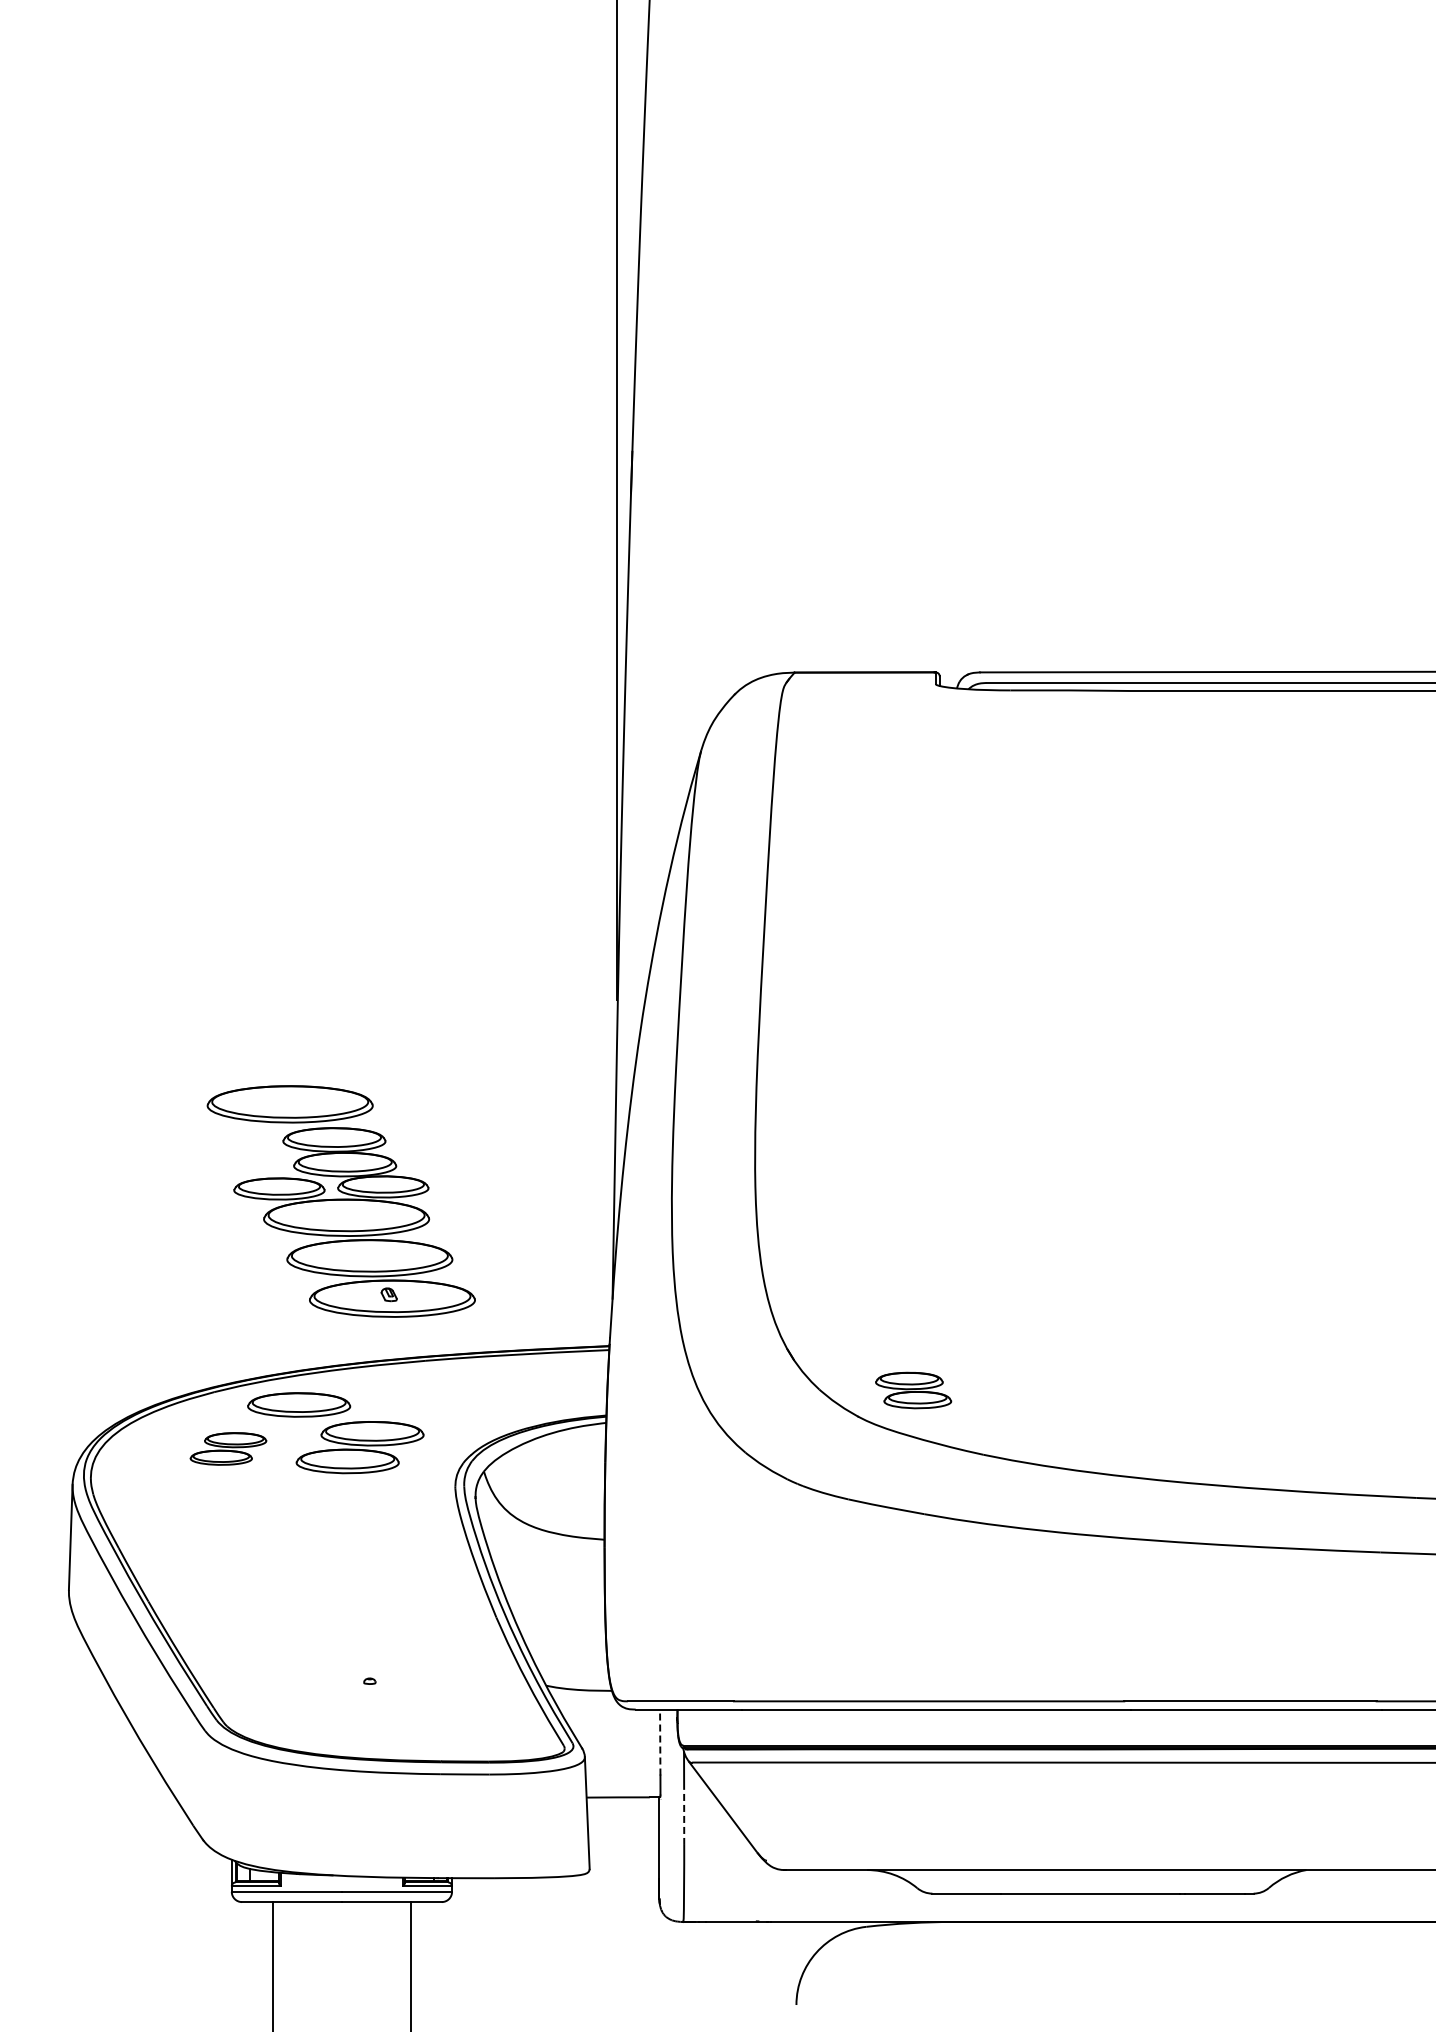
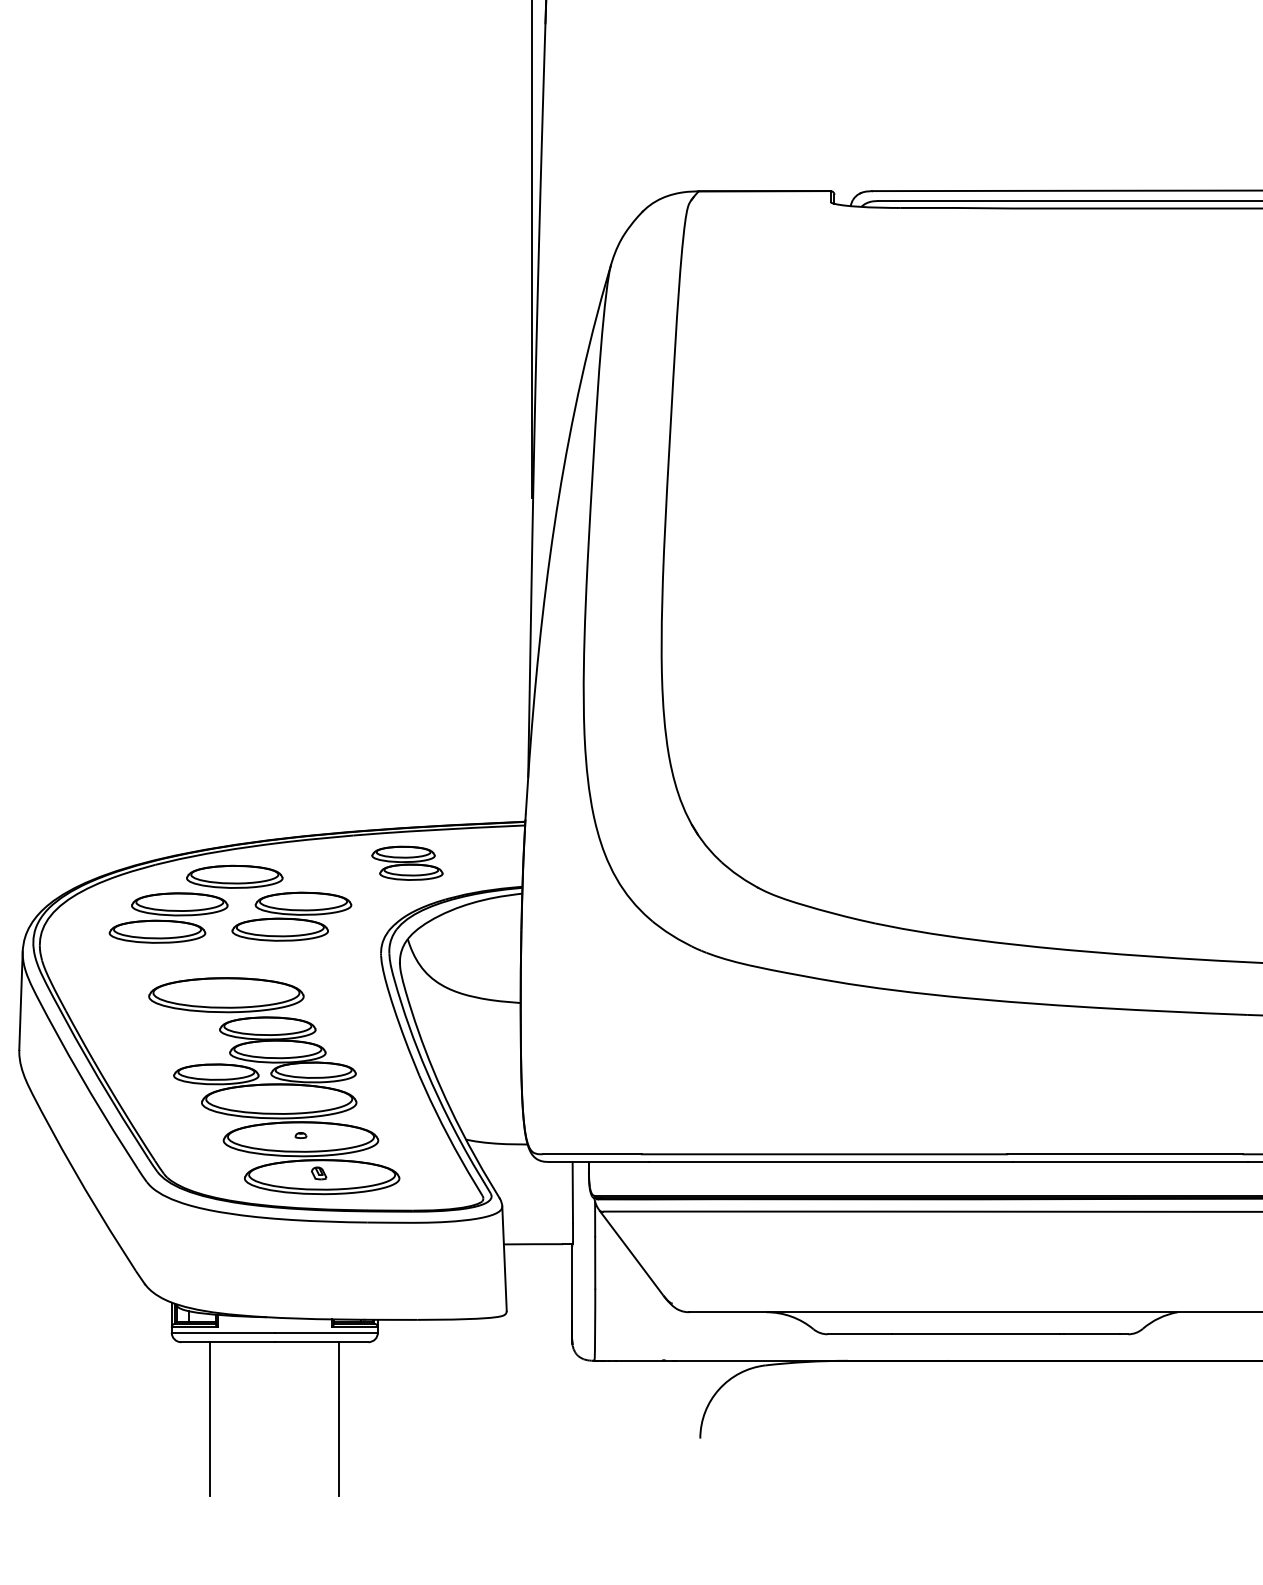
part: (340, 1201) -> (273, 1086), moved
part: (913, 1390) -> (407, 863), moved
part: (228, 1448) -> (168, 917), size x1.67
line: (660, 1742) -> (573, 1192), dashed -> solid
line: (684, 1817) -> (595, 1263), dashed -> solid

